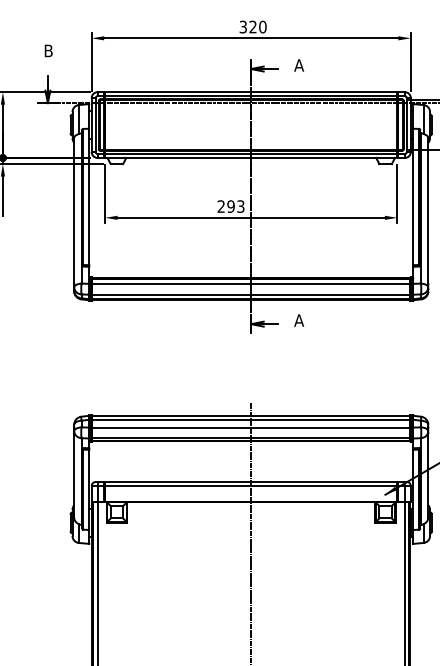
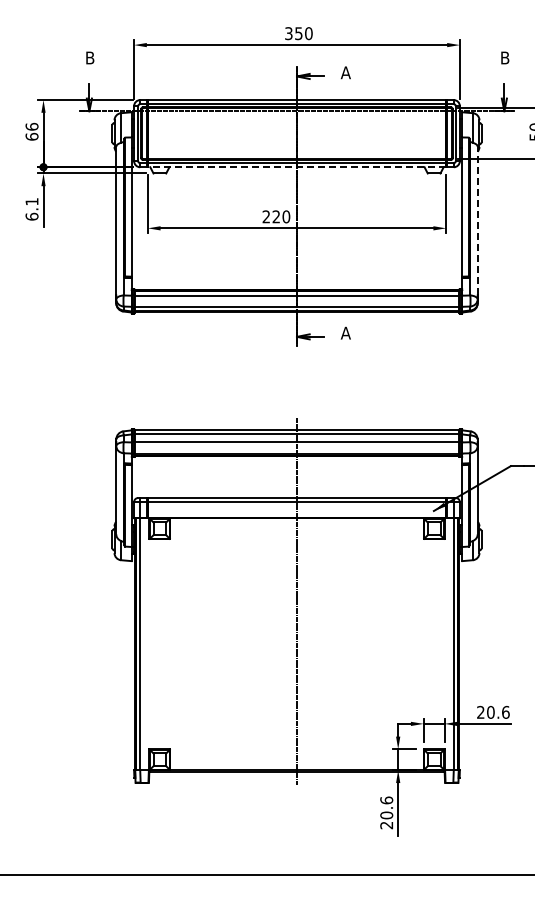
text: (252, 26) -> (298, 33), 320 -> 350
line: (250, 158) -> (296, 167), solid -> dashed
text: (236, 206) -> (281, 216), 293 -> 220
line: (428, 210) -> (477, 220), solid -> dashed

